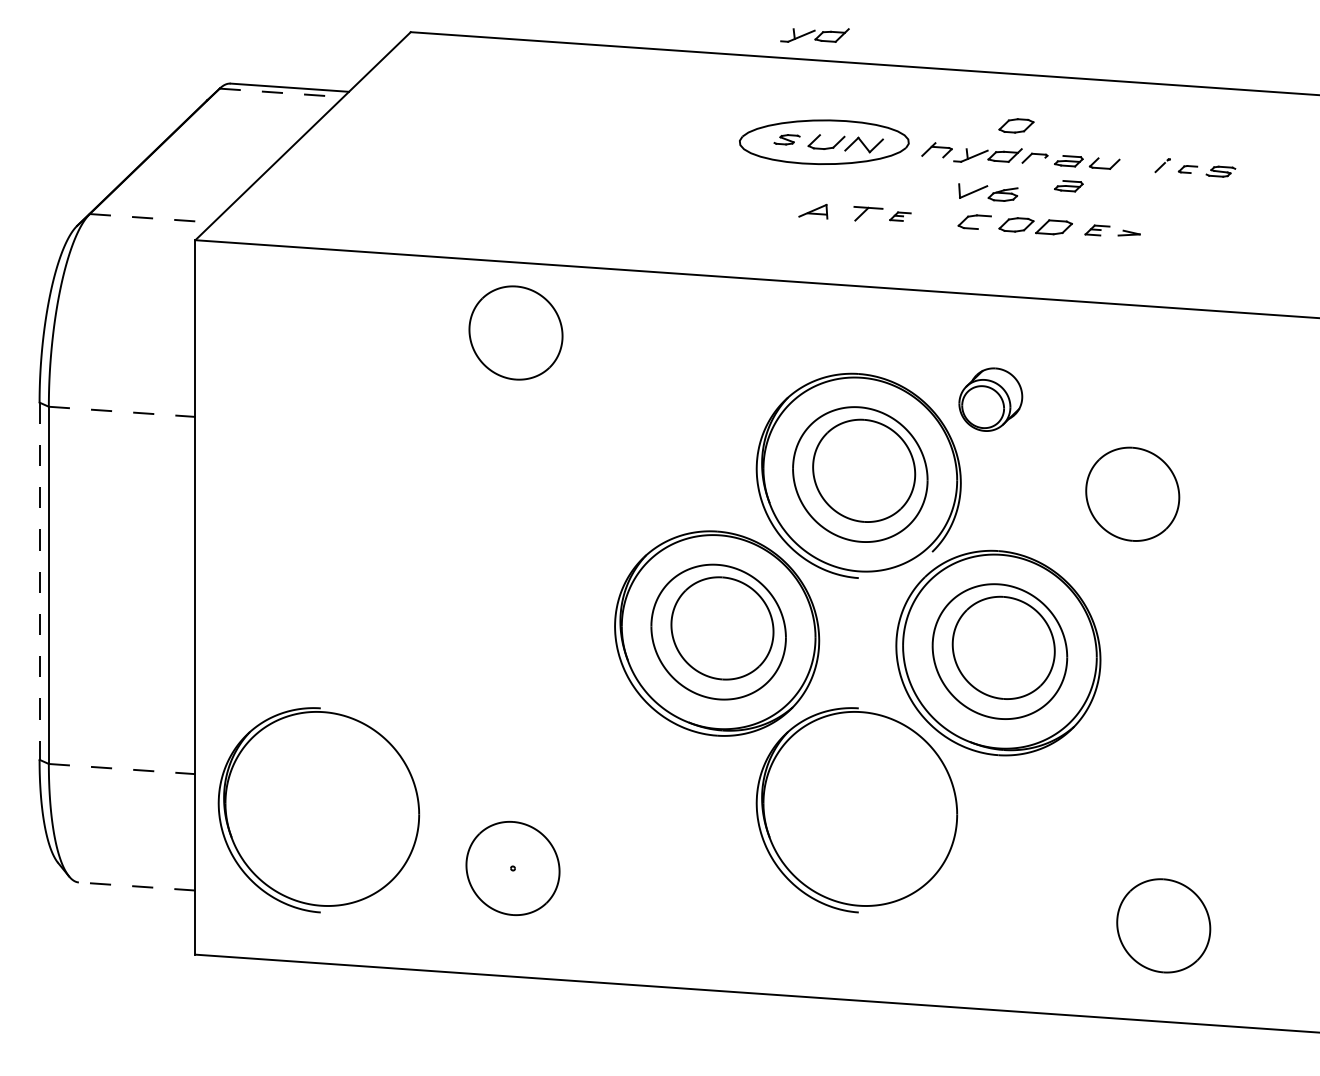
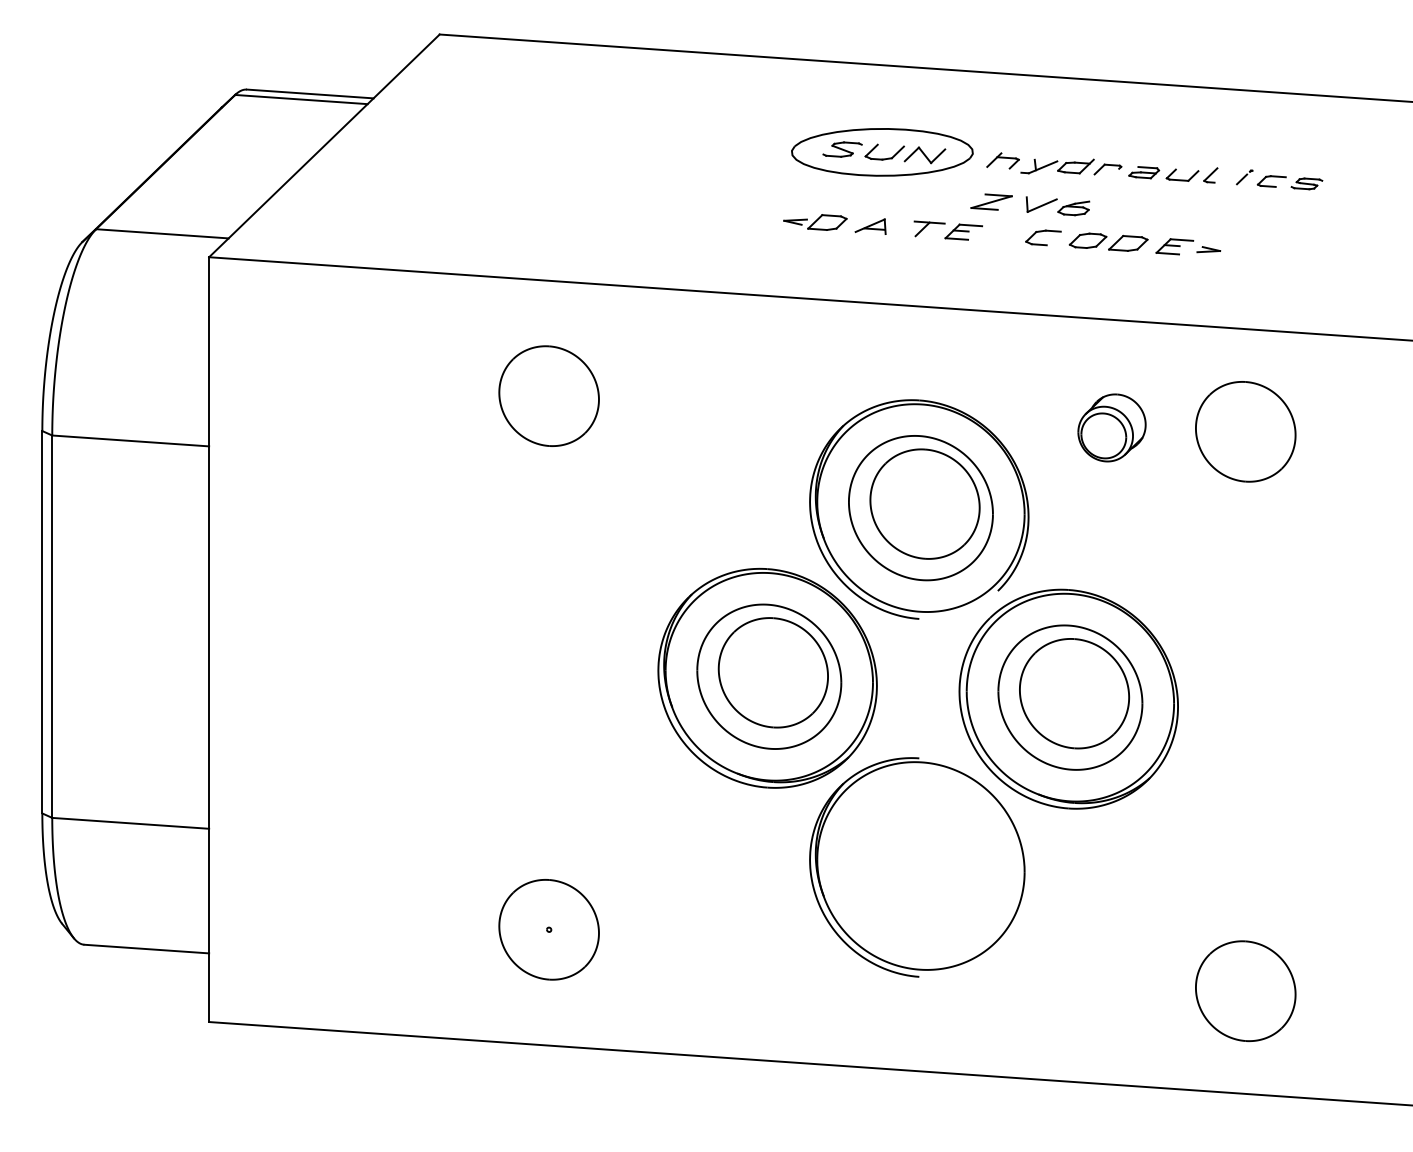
part: (814, 35) -> (871, 38), removed
line: (282, 92) -> (302, 99), dashed -> solid
part: (1016, 125) -> (1088, 134), removed
part: (786, 139) -> (841, 149), size x1.43
part: (1131, 163) -> (1211, 175), added
part: (1187, 169) -> (1271, 181), size x1.43
part: (1068, 186) -> (1143, 199), removed
part: (926, 188) -> (991, 201), added
part: (761, 207) -> (815, 222), added
part: (900, 216) -> (963, 231), size x1.67
line: (152, 218) -> (163, 233), dashed -> solid
part: (1097, 230) -> (1174, 246), size x1.43
part: (515, 332) -> (548, 395), moved
part: (990, 399) -> (1111, 427), moved
line: (122, 411) -> (131, 440), dashed -> solid
part: (1132, 493) -> (1245, 430), moved
line: (39, 581) -> (42, 622), dashed -> solid
line: (122, 769) -> (131, 823), dashed -> solid
part: (318, 810) -> (340, 867), removed
line: (136, 886) -> (146, 949), dashed -> solid

